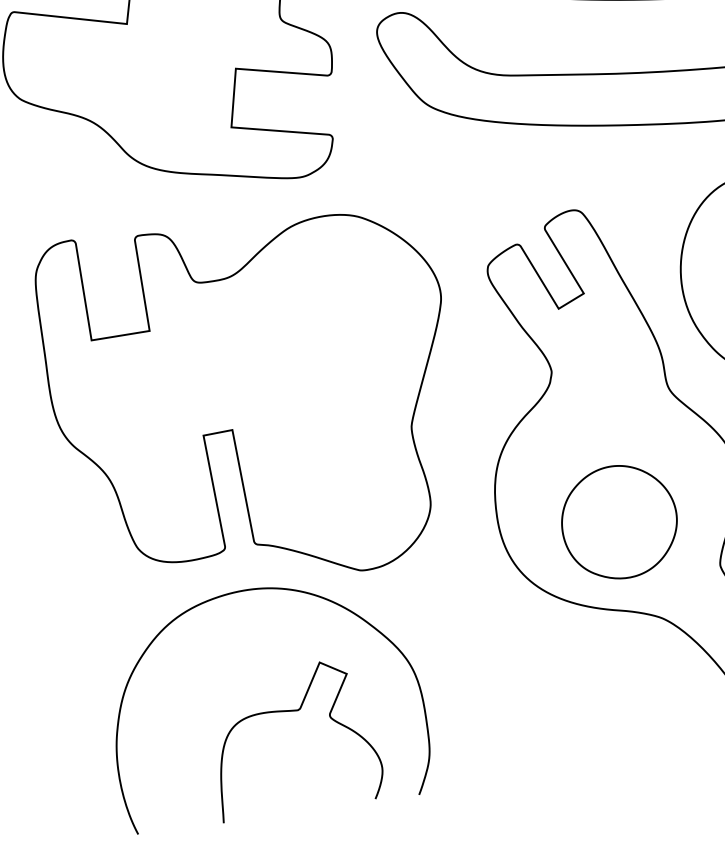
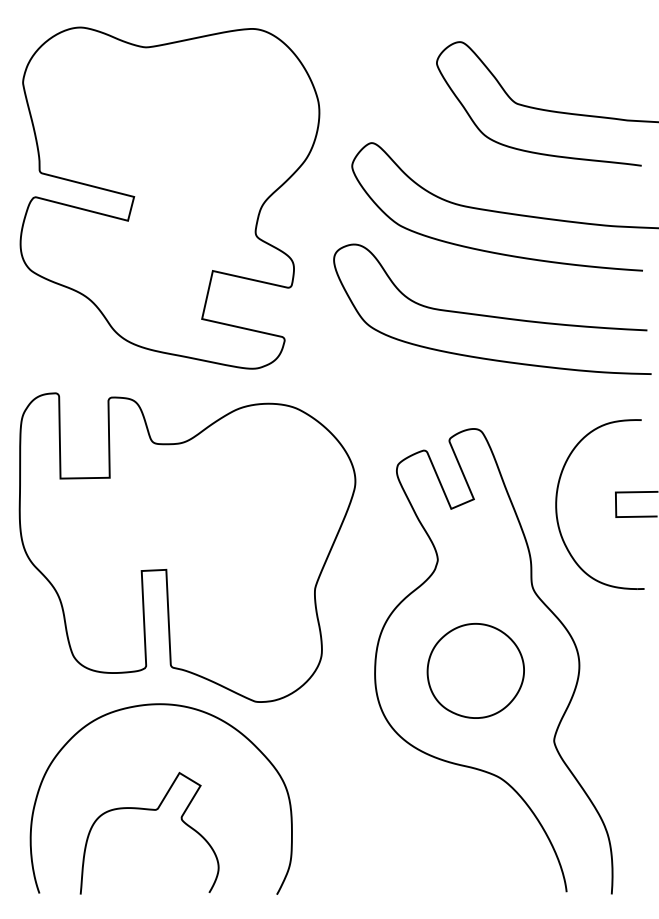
part: (618, 521) -> (475, 670), moved
curve: (290, 712) -> (149, 810), moved

